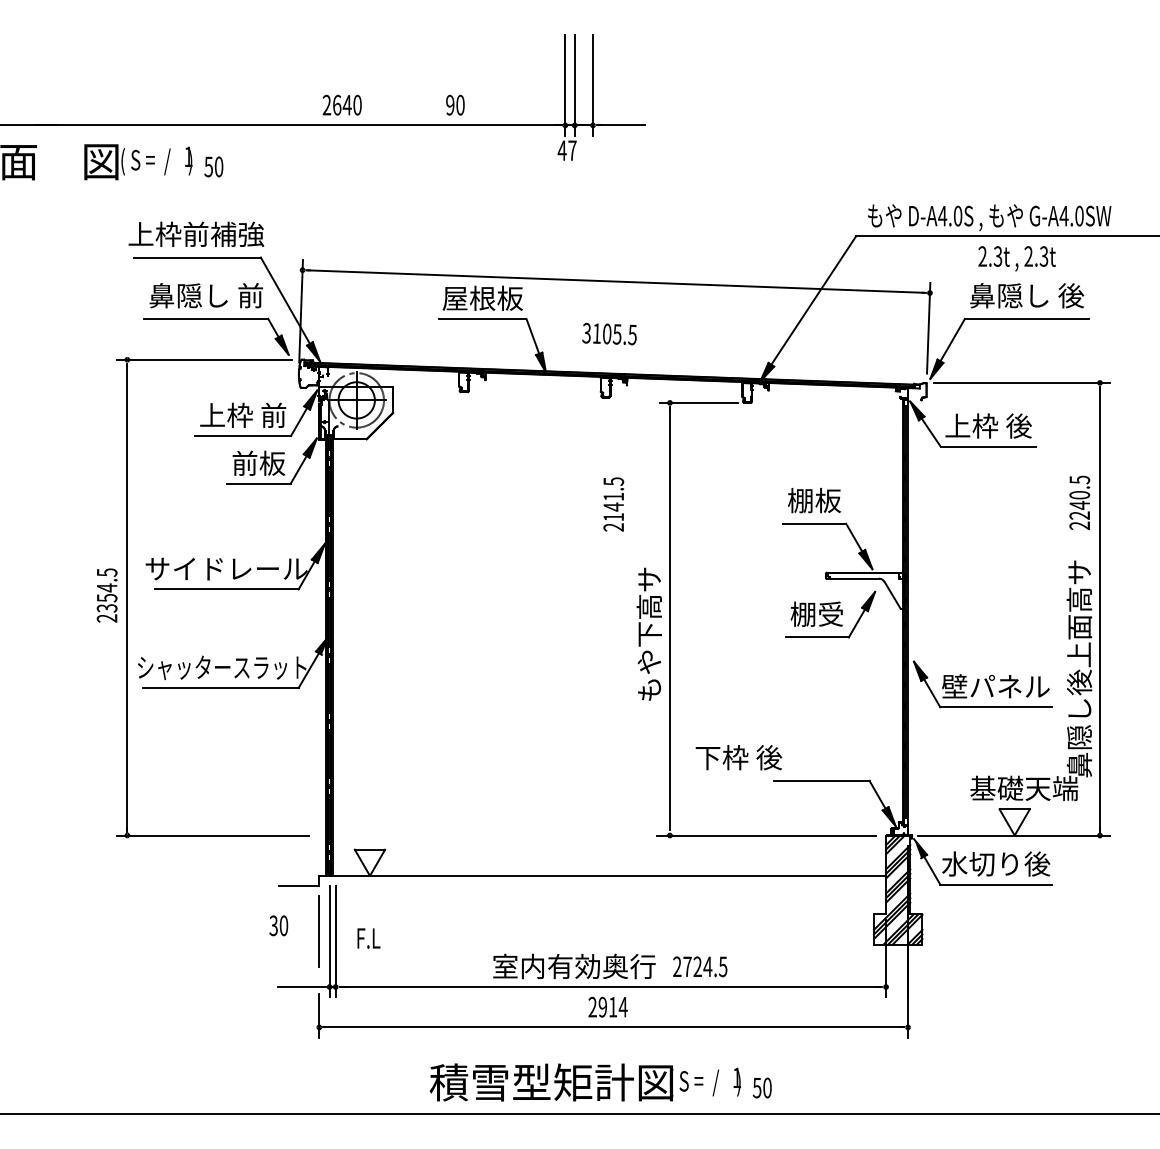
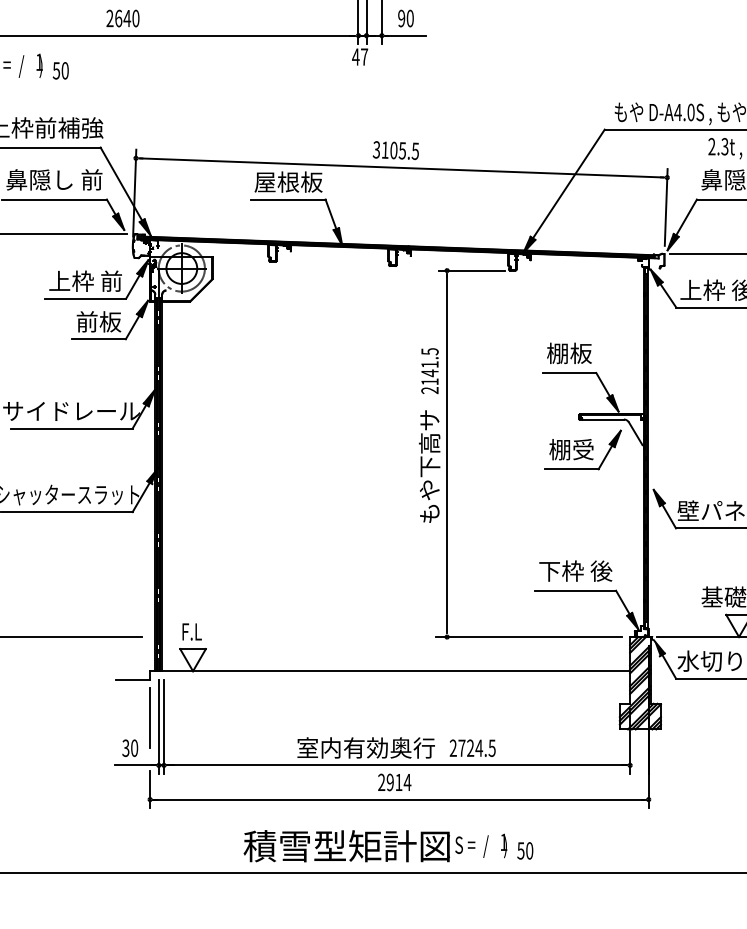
text: (341, 104) -> (122, 17), moved
text: (455, 104) -> (406, 17), moved
text: (609, 333) -> (395, 150), moved
text: (613, 504) -> (429, 371), moved
text: (738, 757) -> (575, 570), moved
text: (278, 925) -> (129, 747), moved
text: (368, 938) -> (191, 631), moved

